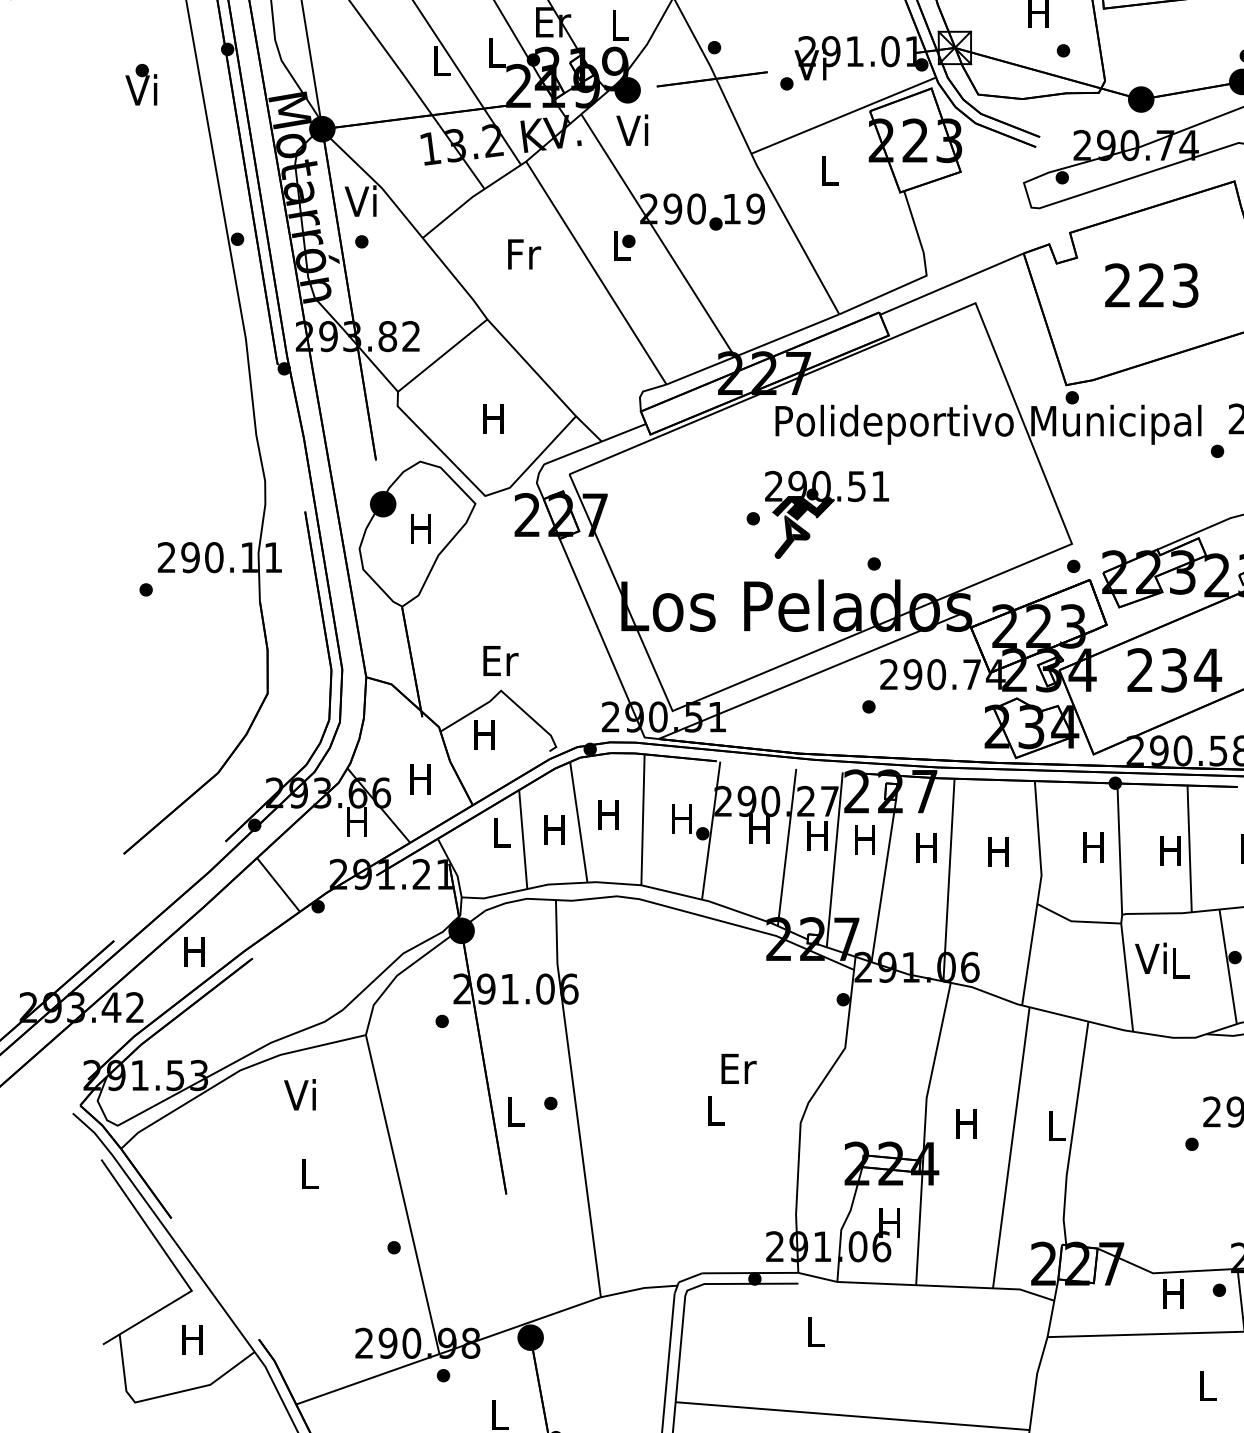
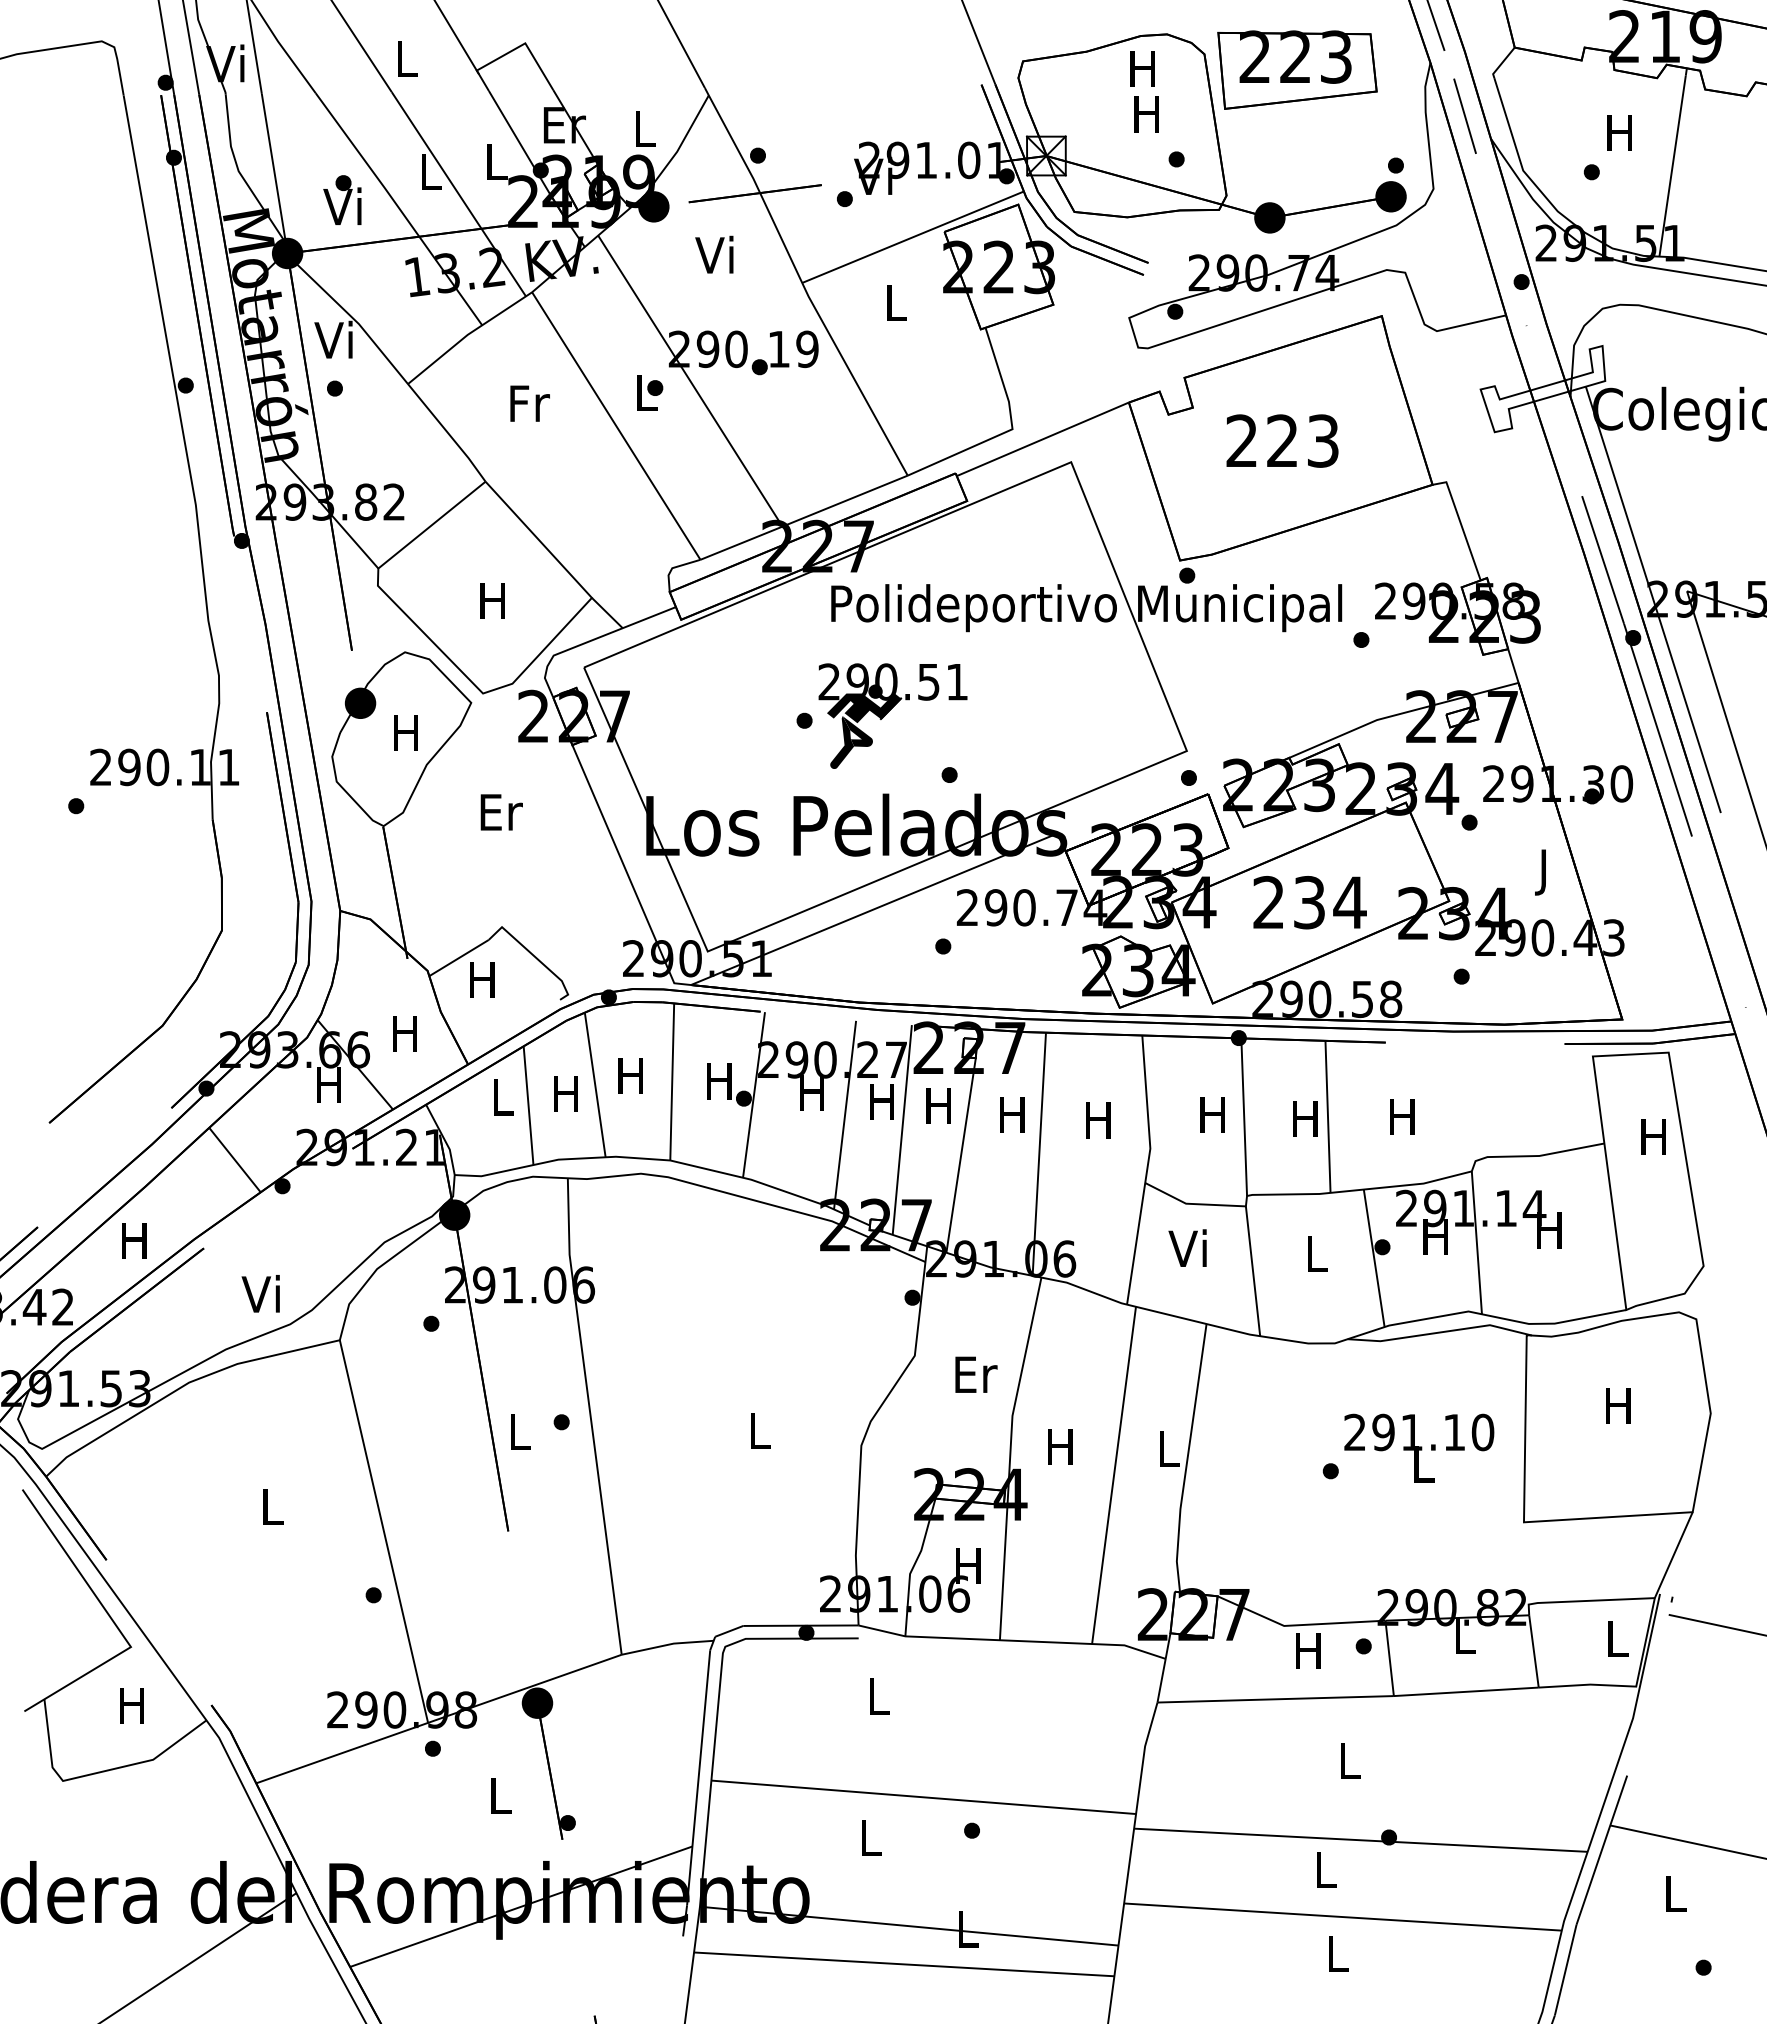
text: (141, 84) -> (342, 199), moved
text: (632, 130) -> (714, 254), moved
text: (500, 661) -> (501, 812), moved
text: (1150, 957) -> (1187, 1247), moved
text: (739, 1068) -> (976, 1374), moved
text: (299, 1094) -> (260, 1293), moved

